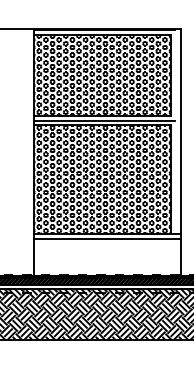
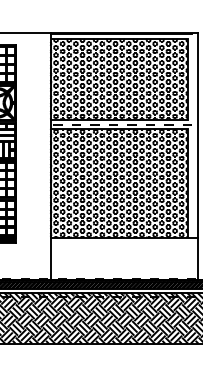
line: (104, 120) -> (121, 124), solid -> dashed
line: (106, 238) -> (123, 242), removed

